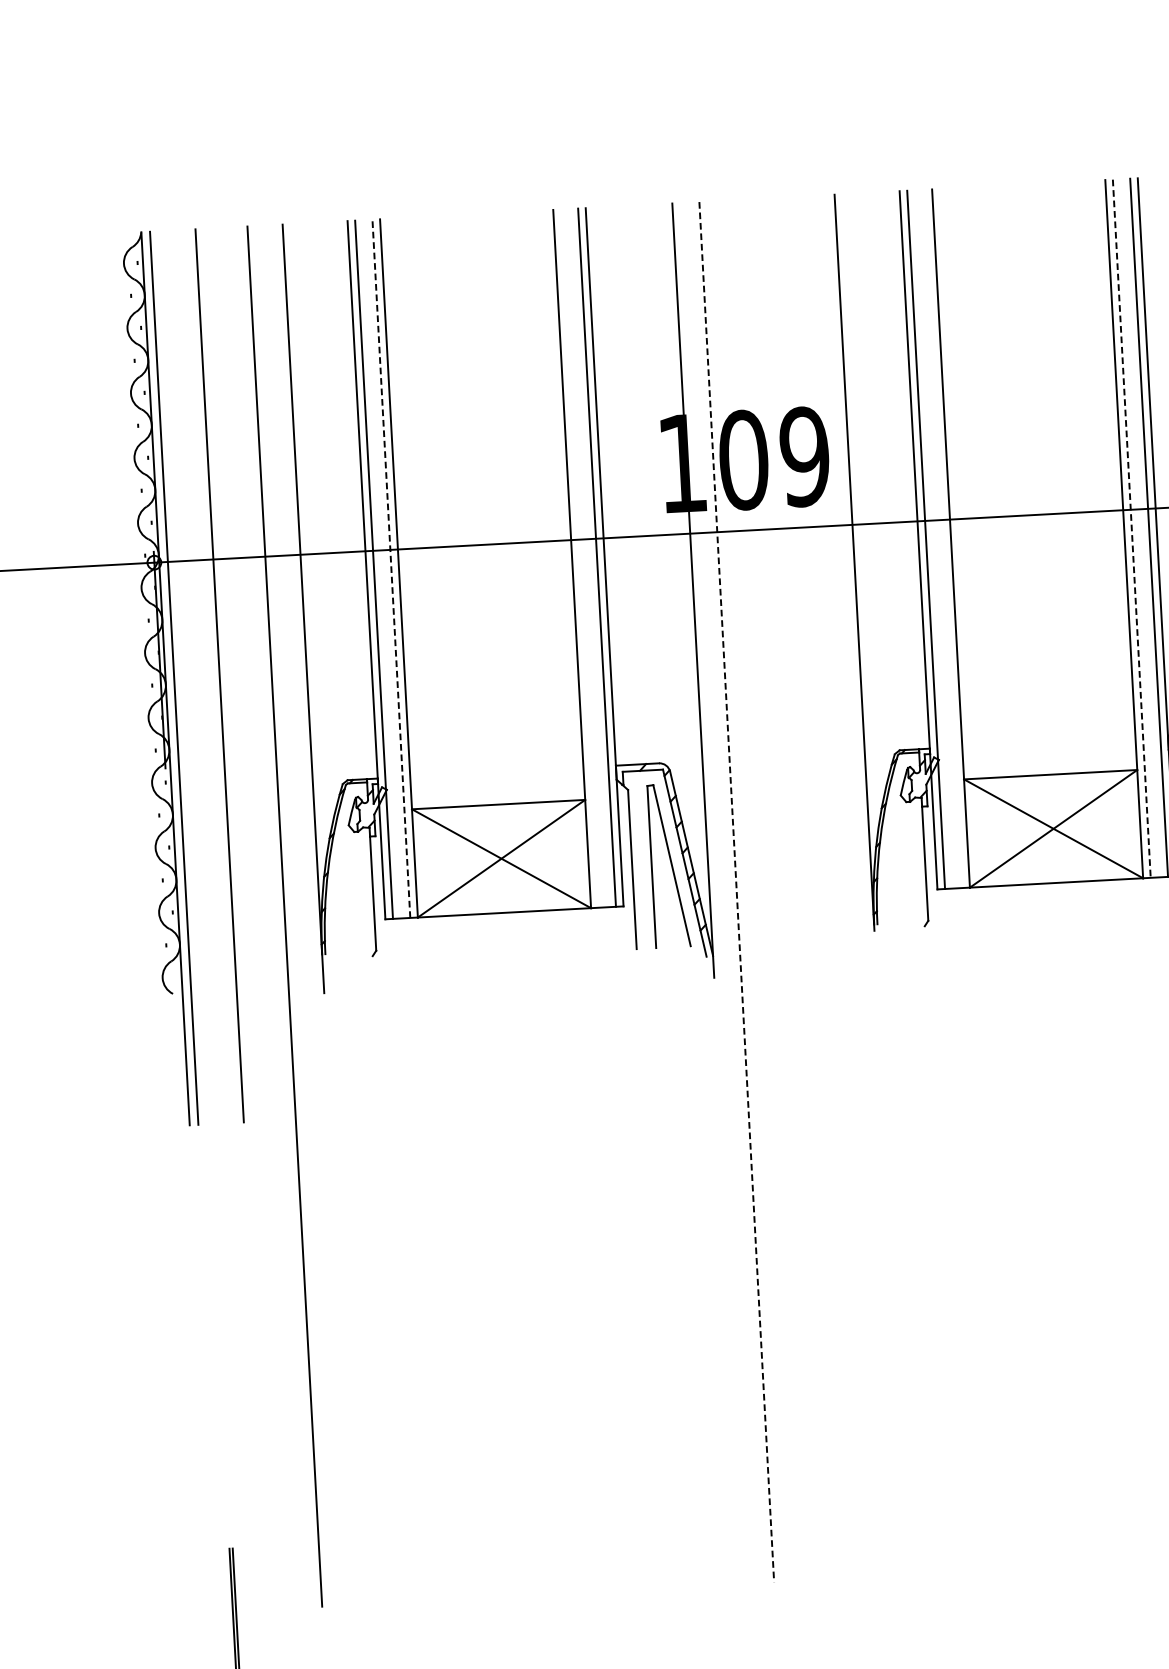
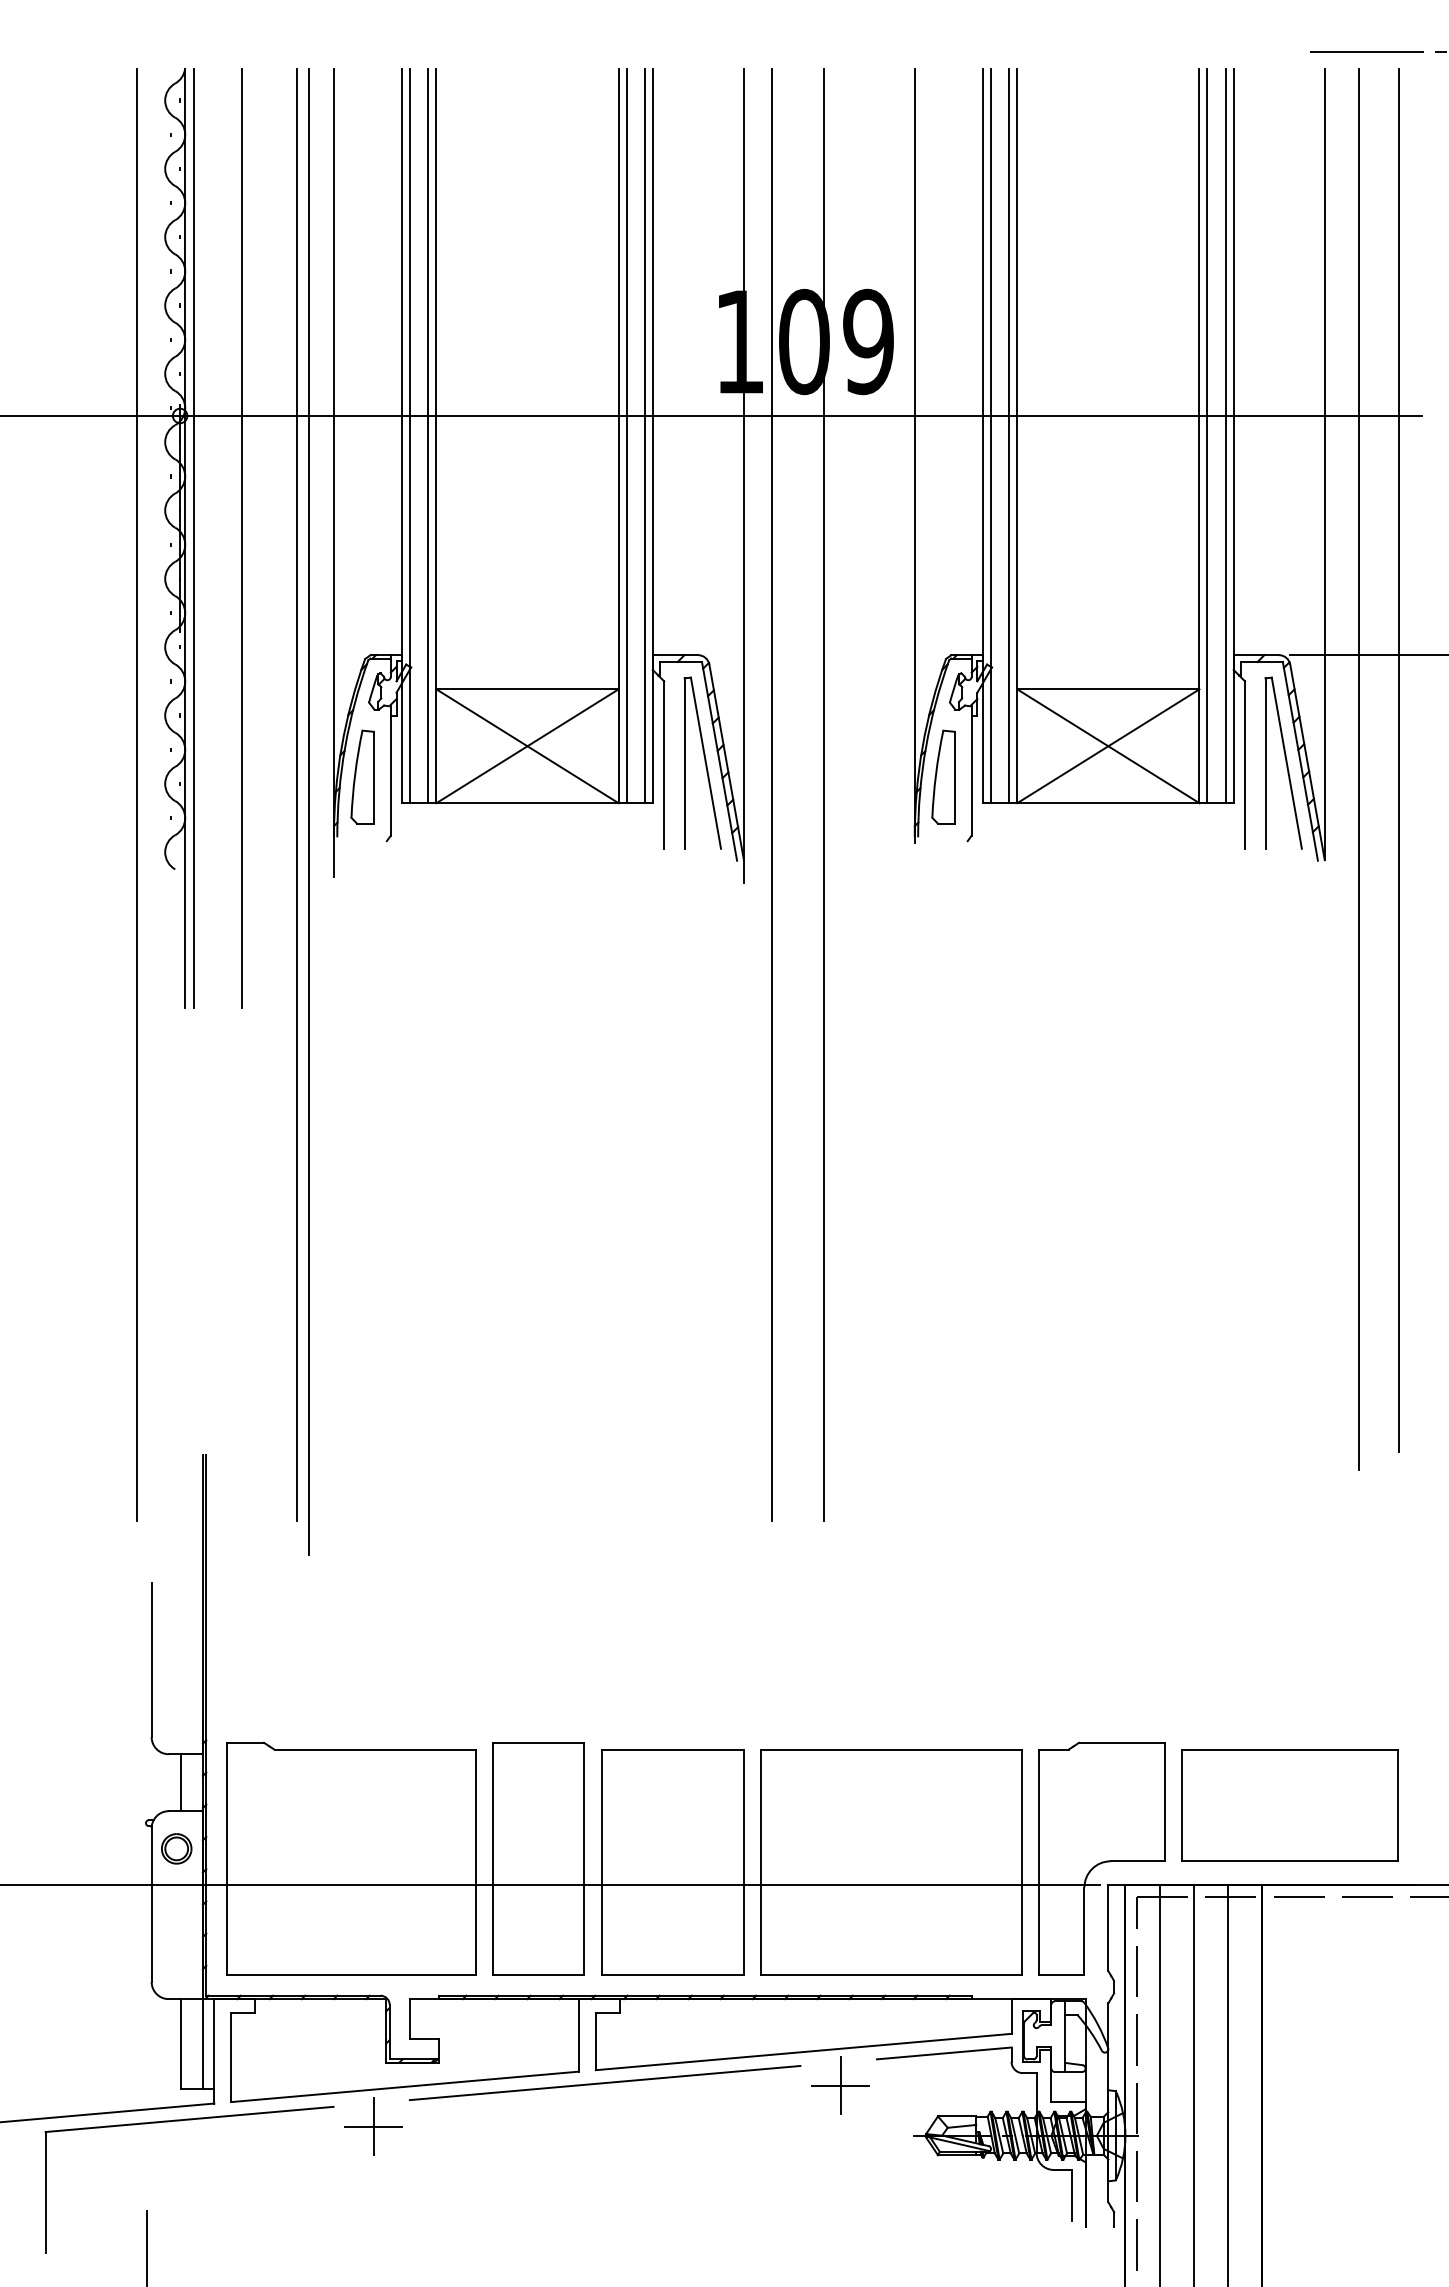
line: (1131, 529) -> (1207, 436), dashed -> solid
line: (943, 538) -> (1009, 435), added
line: (579, 558) -> (626, 435), added
line: (391, 568) -> (428, 435), dashed -> solid
part: (898, 866) -> (943, 776), added
line: (785, 889) -> (823, 794), added
line: (736, 892) -> (772, 795), dashed -> solid
part: (346, 895) -> (362, 776), added
line: (133, 924) -> (137, 794), added
line: (296, 931) -> (308, 811), added

